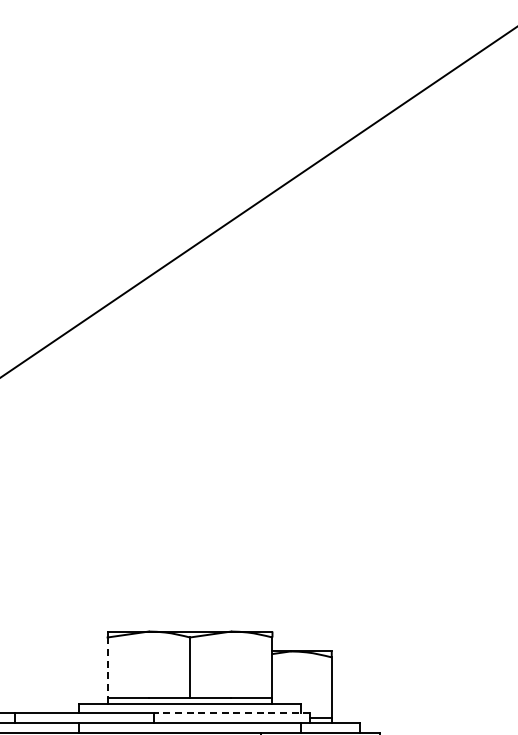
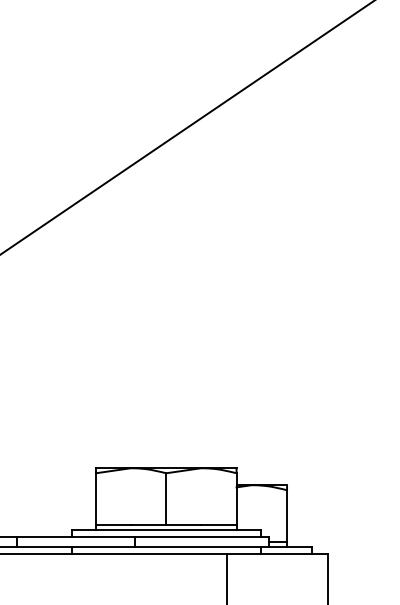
line: (107, 668) -> (95, 499), dashed -> solid
line: (231, 712) -> (201, 537), dashed -> solid

